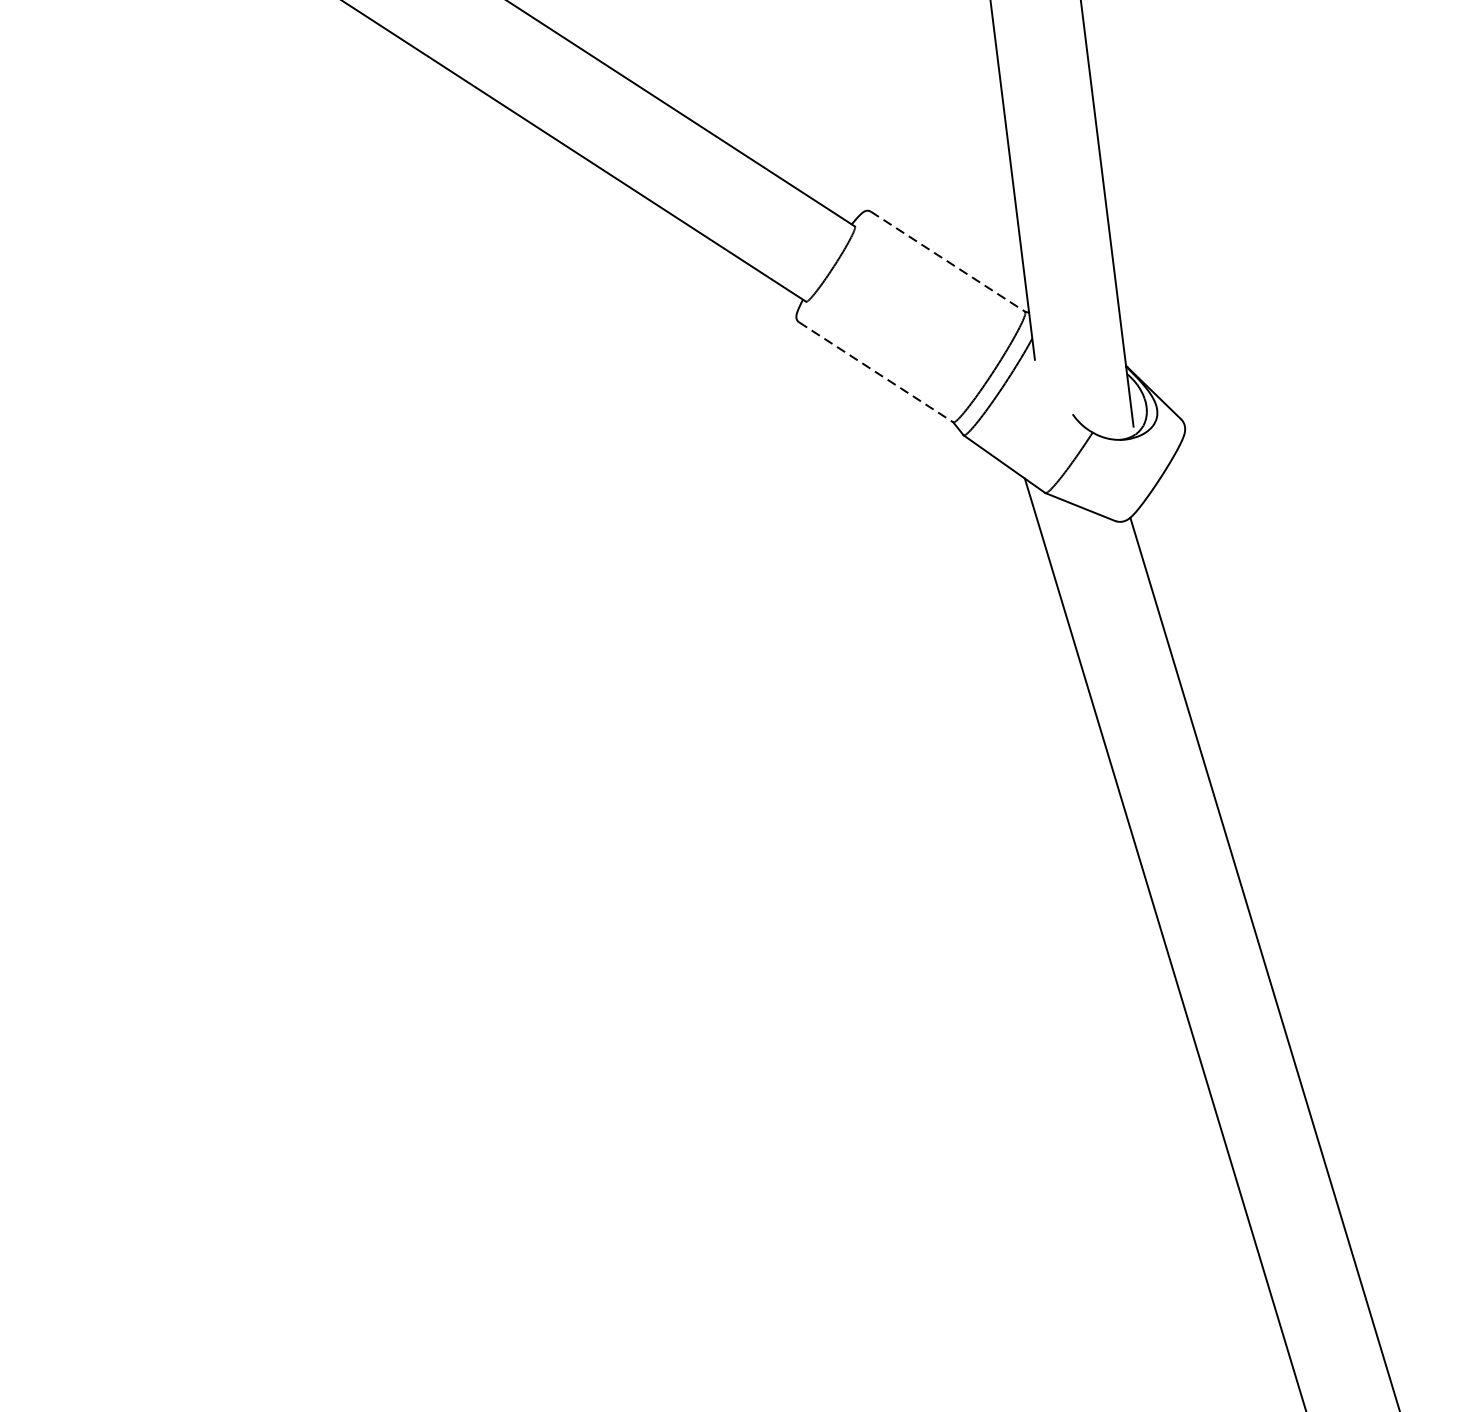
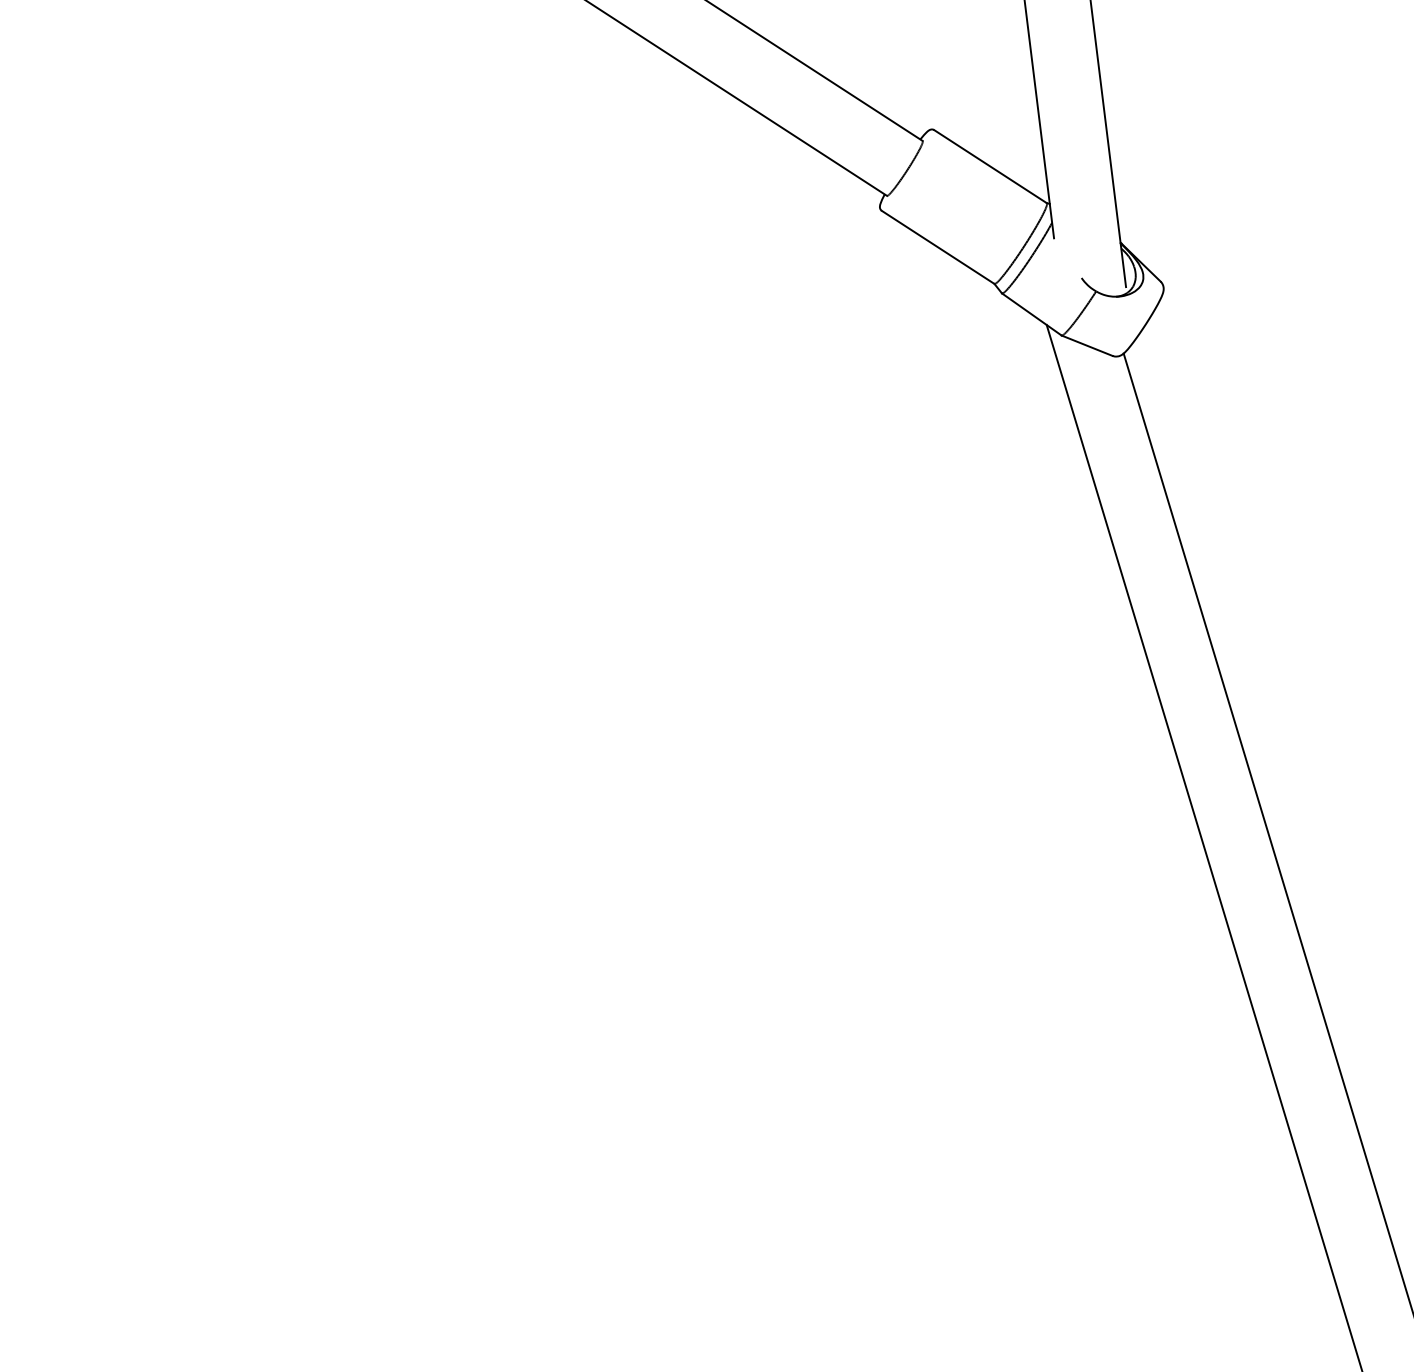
line: (949, 261) -> (991, 166), dashed -> solid
line: (876, 372) -> (938, 247), dashed -> solid

